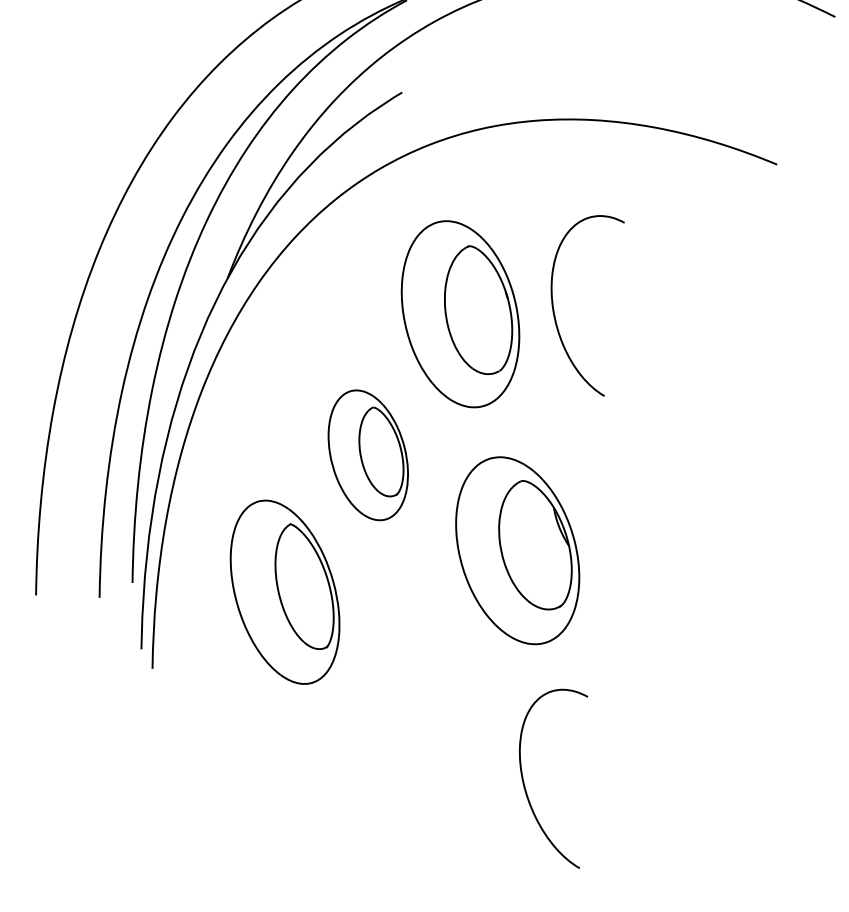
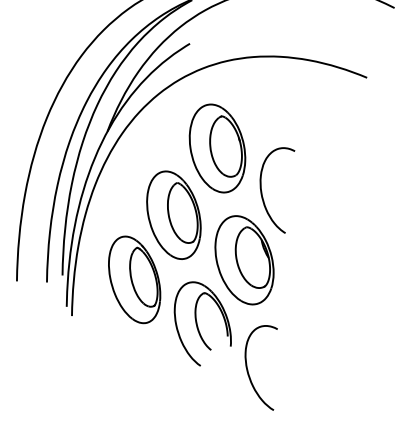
curve: (555, 307) -> (262, 191), moved
part: (367, 453) -> (173, 214), size x1.43
part: (428, 684) -> (202, 323), added

